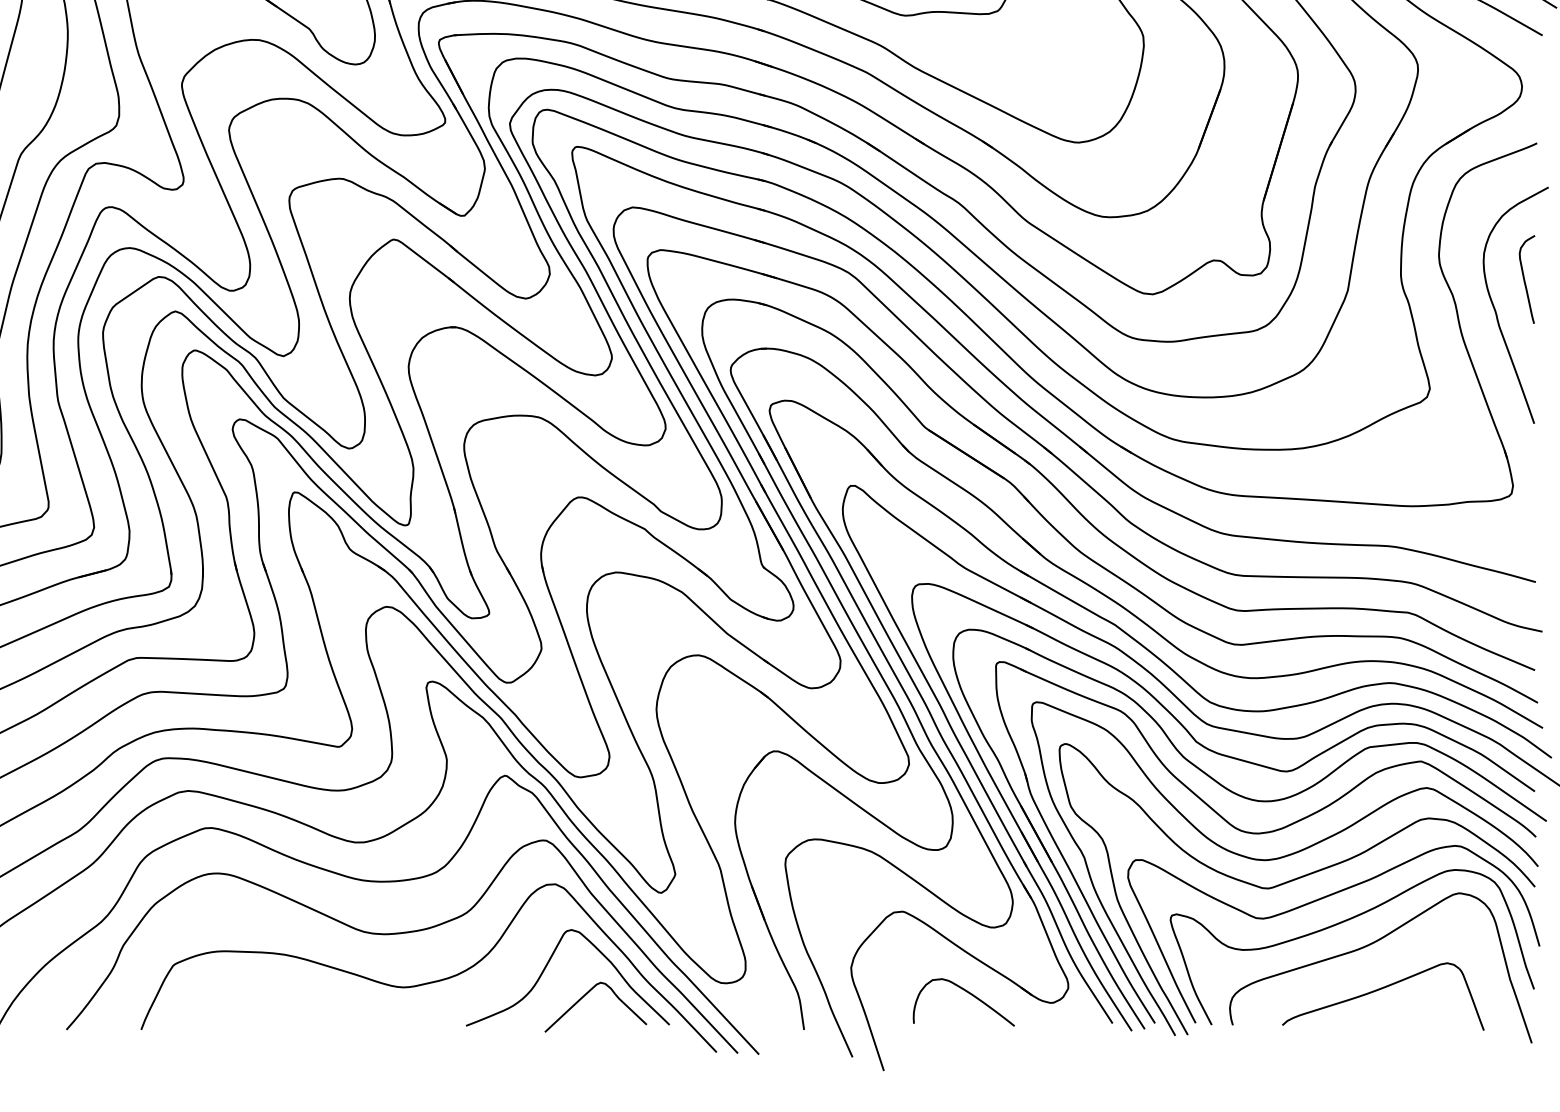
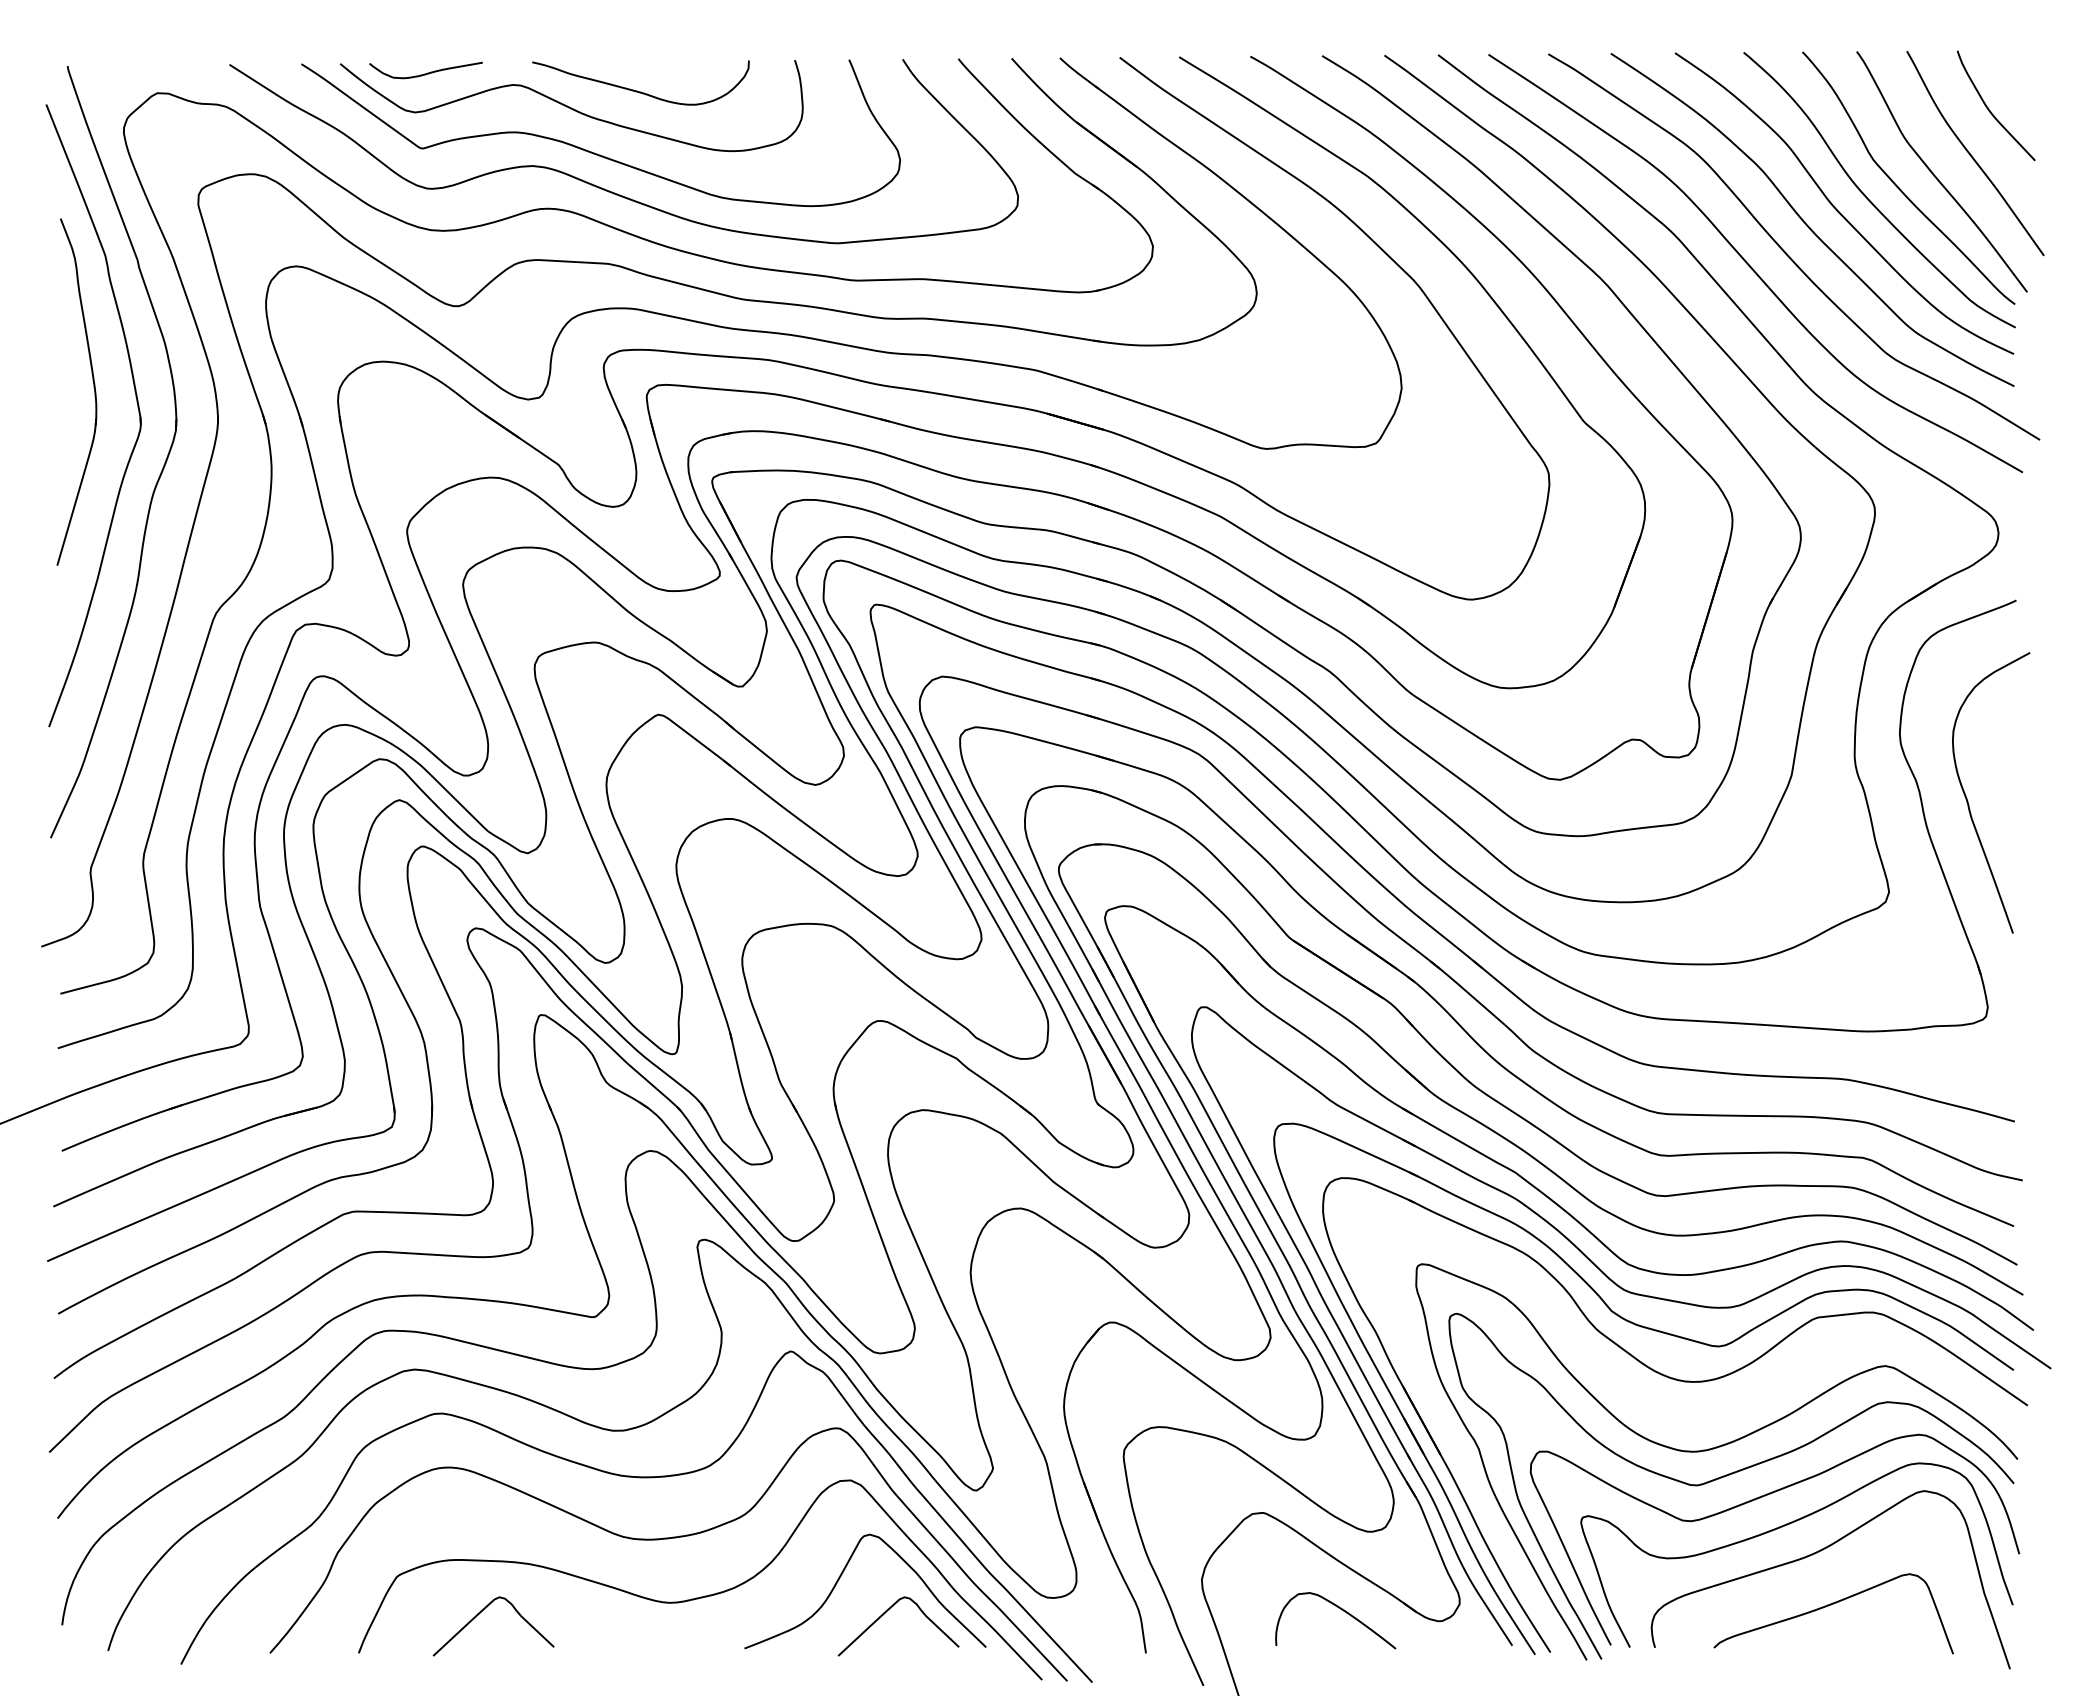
curve: (1525, 280) -> (2002, 763), removed
part: (1265, 833) -> (1693, 1420), removed
curve: (243, 996) -> (480, 1613), added

